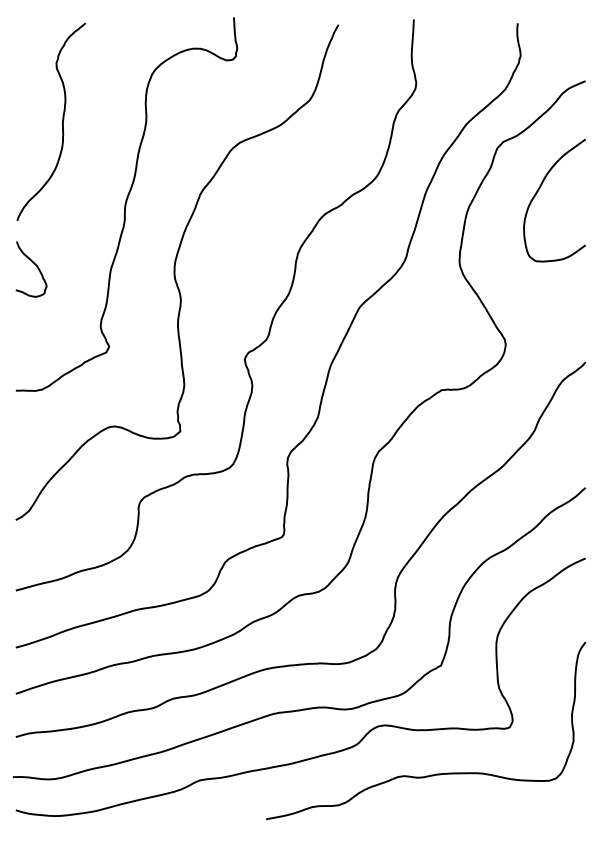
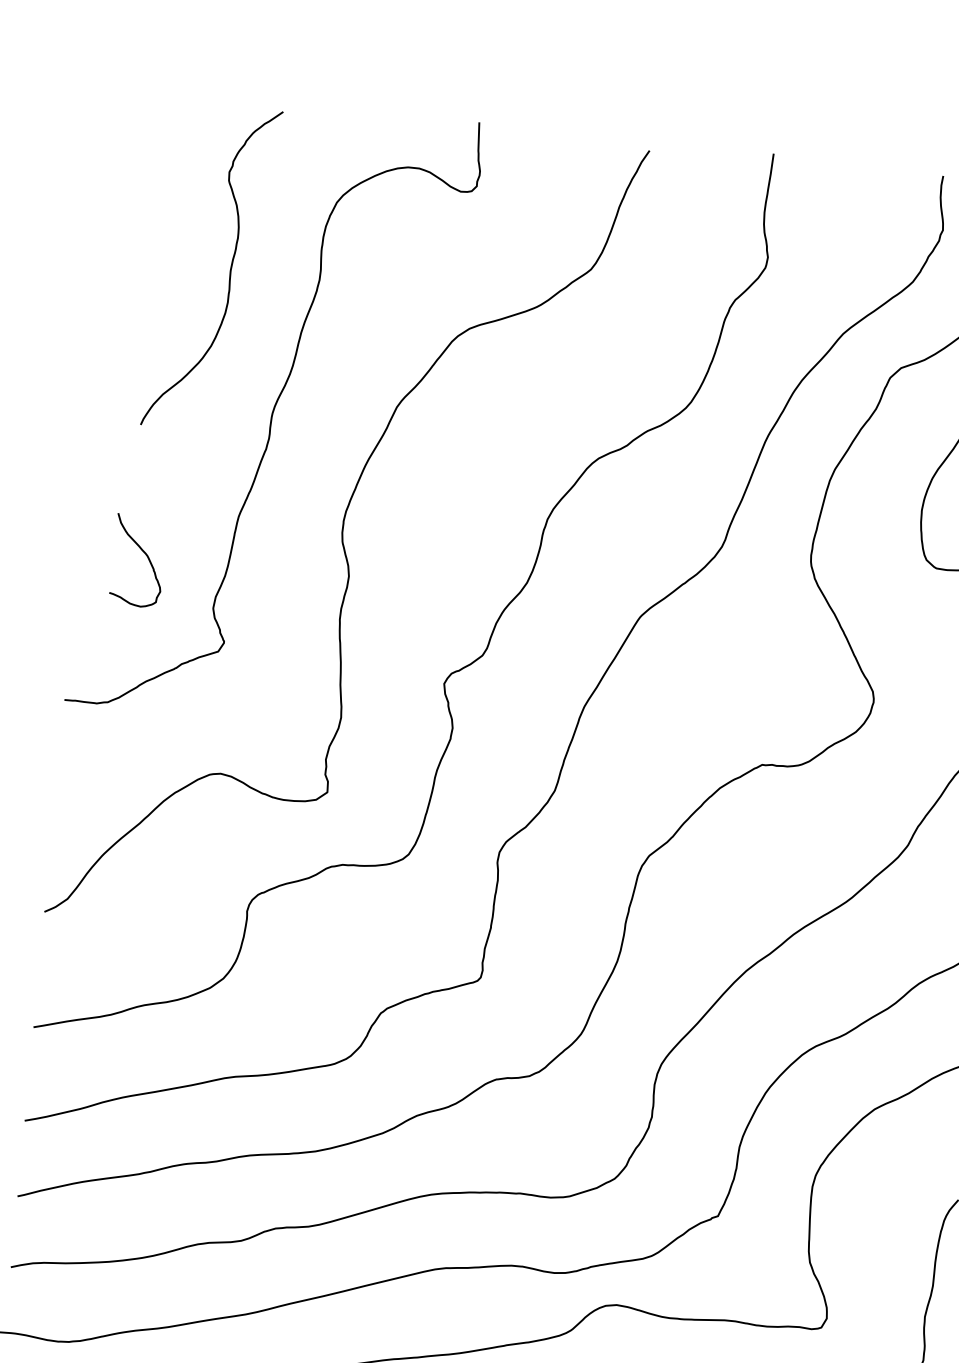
curve: (62, 121) -> (230, 269), moved
curve: (36, 267) -> (146, 558), moved

